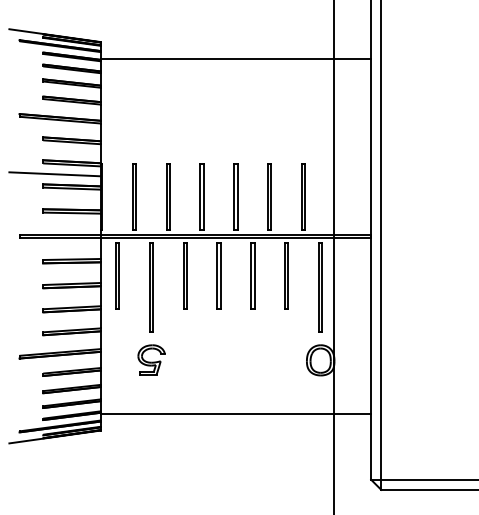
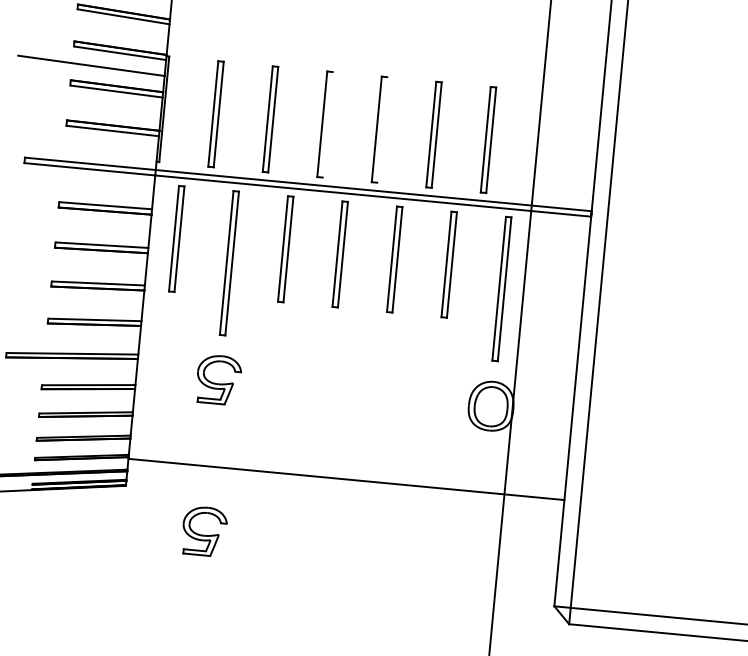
line: (203, 196) -> (327, 124), removed
line: (237, 196) -> (382, 129), removed
part: (151, 453) -> (204, 530), added

